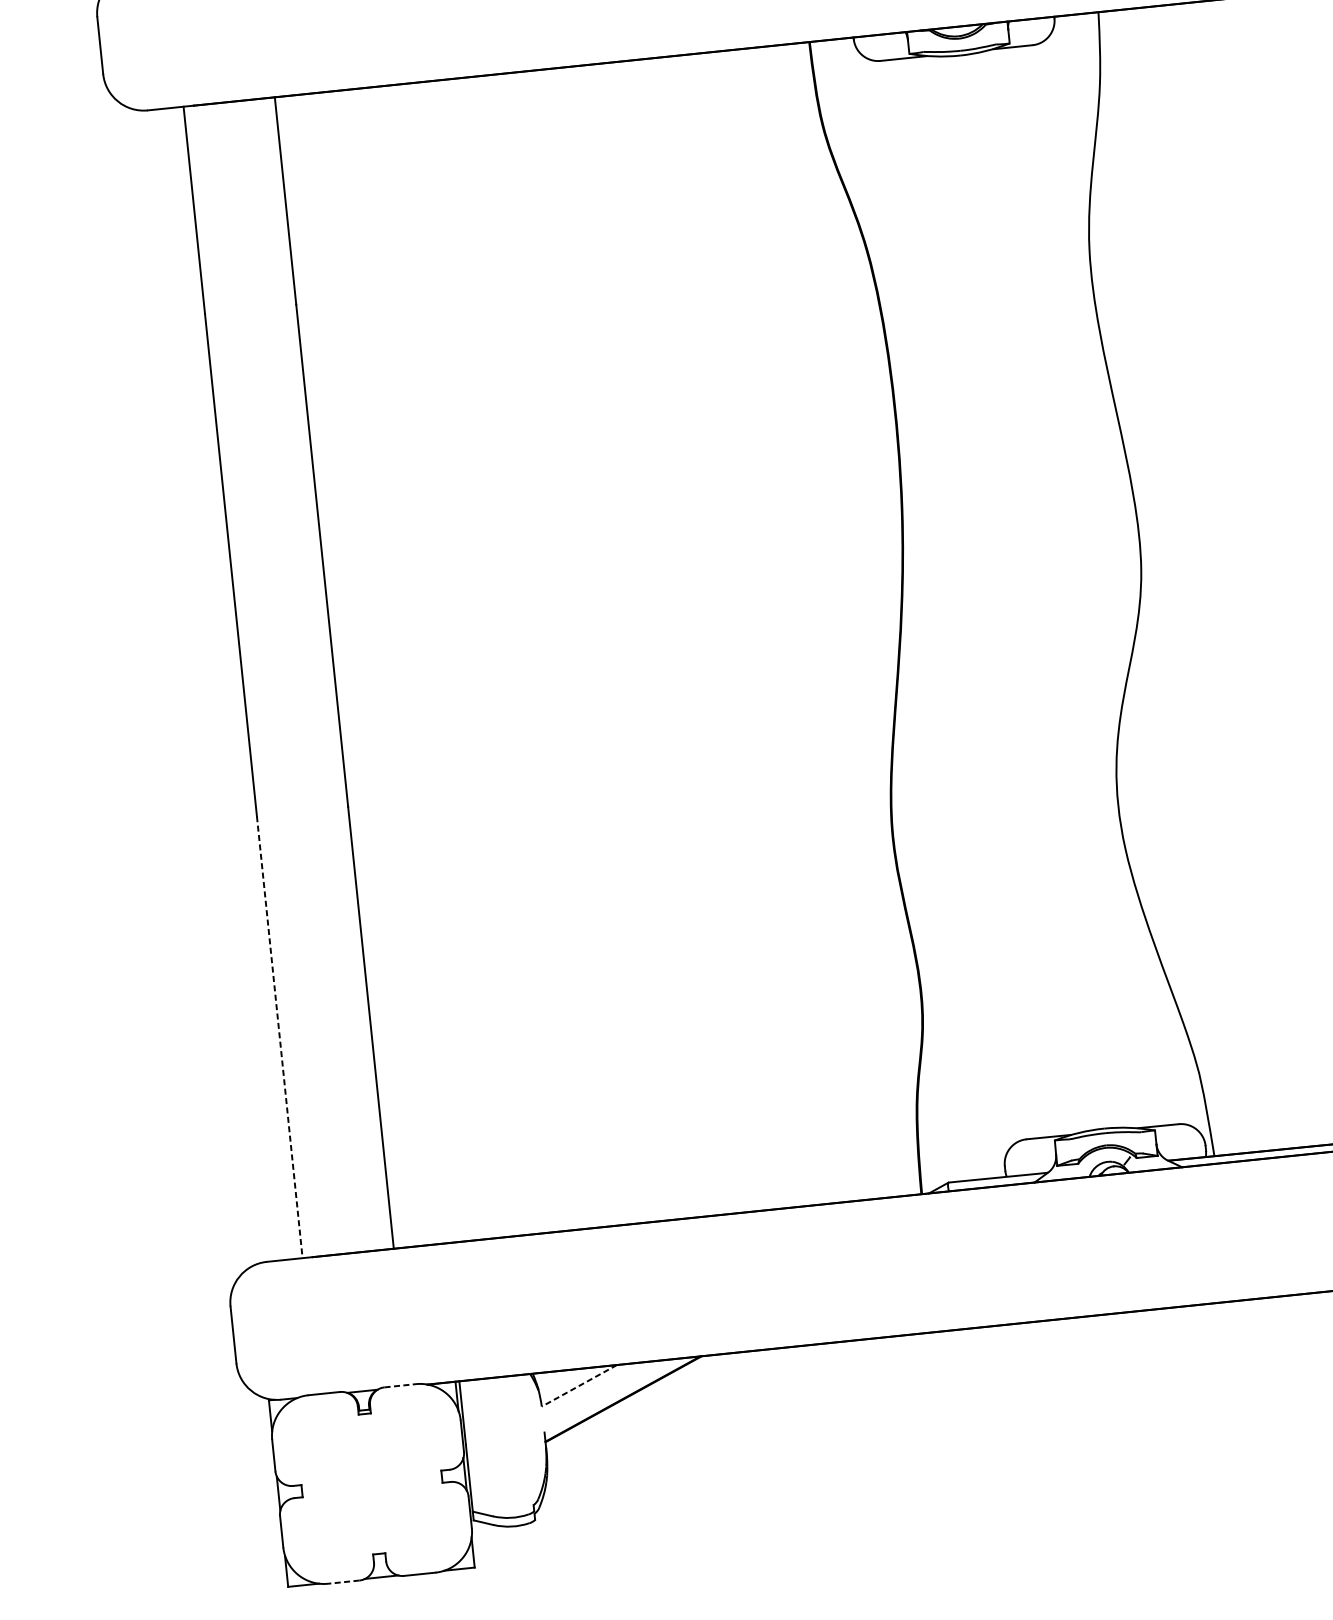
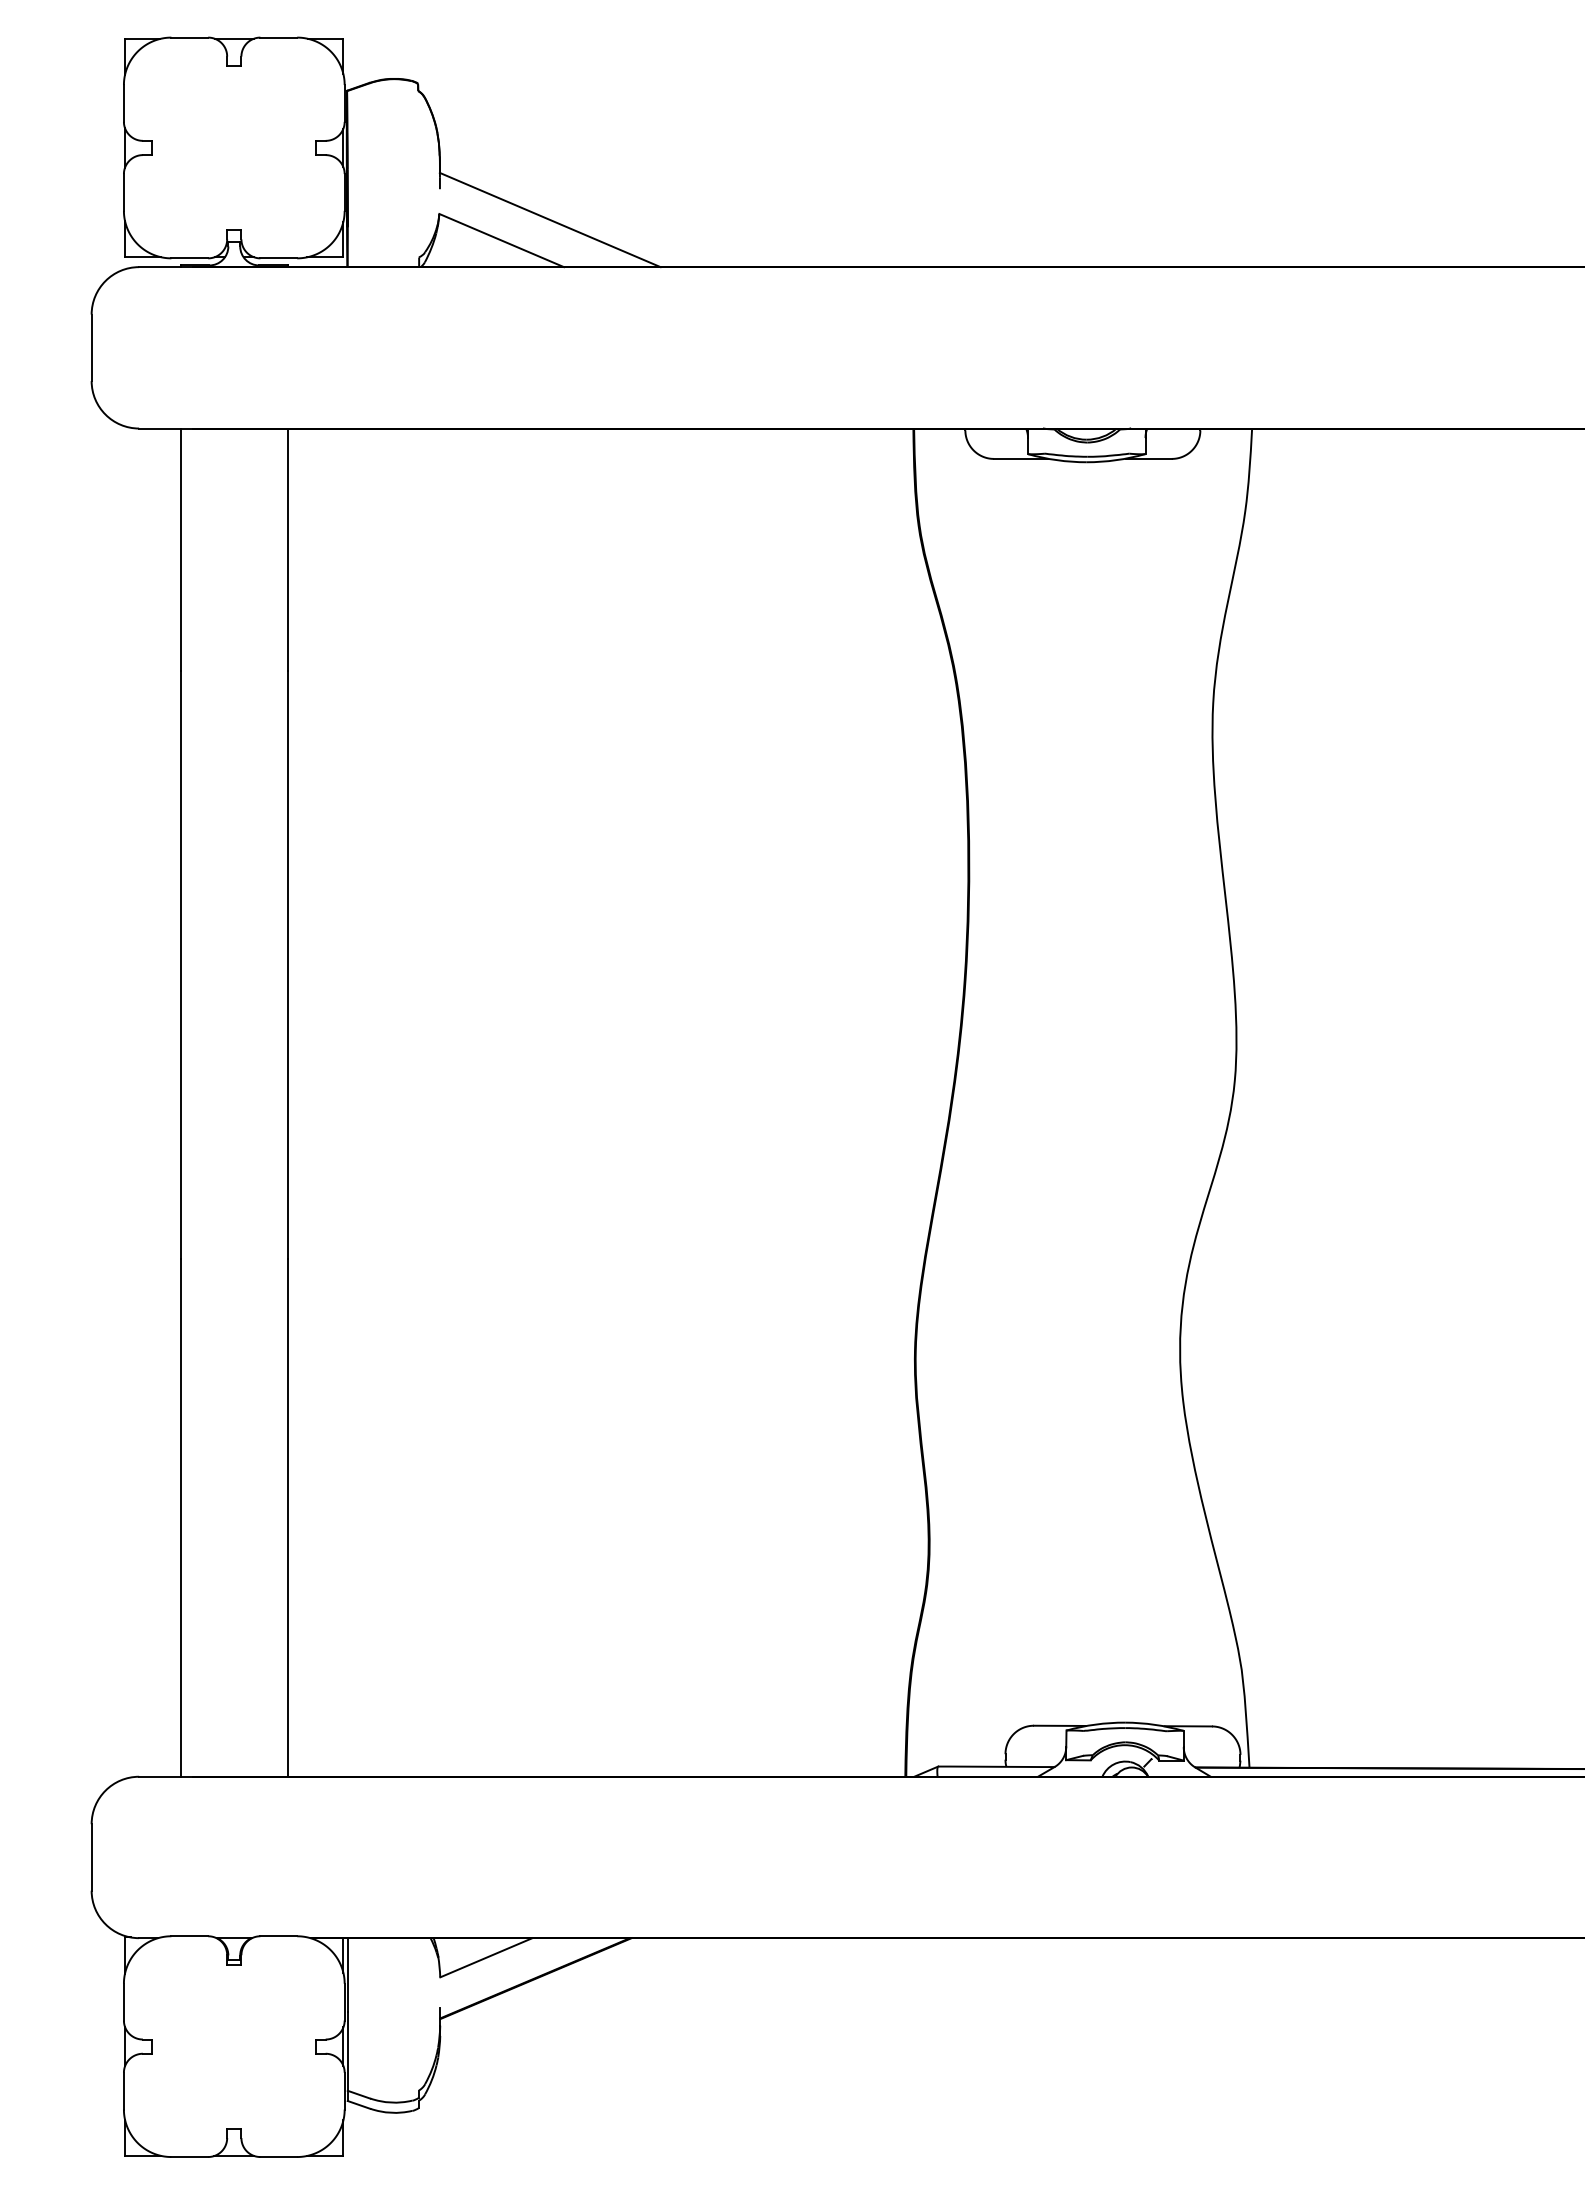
line: (279, 1037) -> (180, 1518), dashed -> solid
line: (400, 1385) -> (279, 1936), dashed -> solid
line: (578, 1385) -> (485, 1957), dashed -> solid
line: (343, 1582) -> (189, 2157), dashed -> solid

